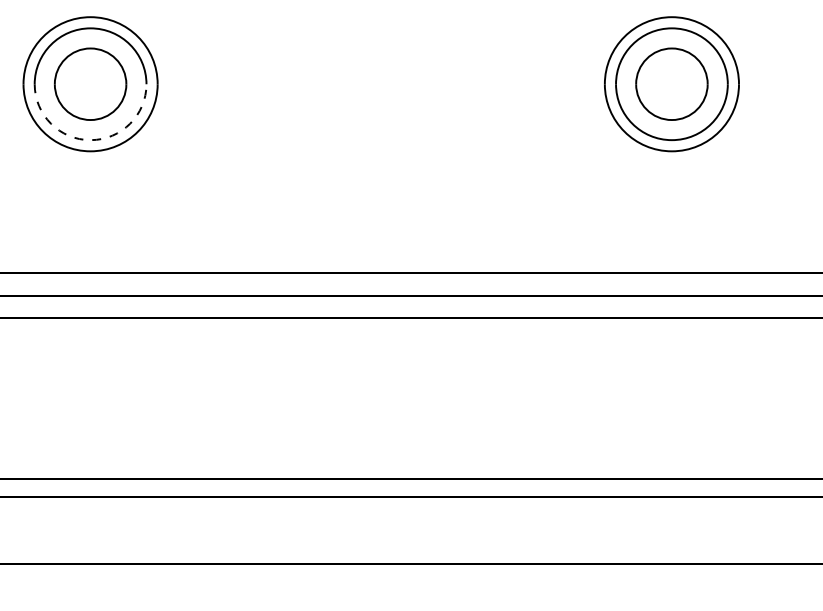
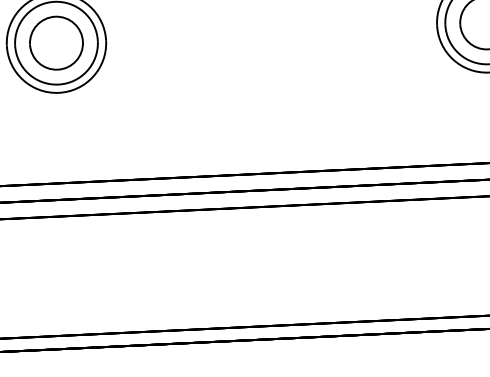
arc: (90, 140) -> (58, 84), dashed -> solid

